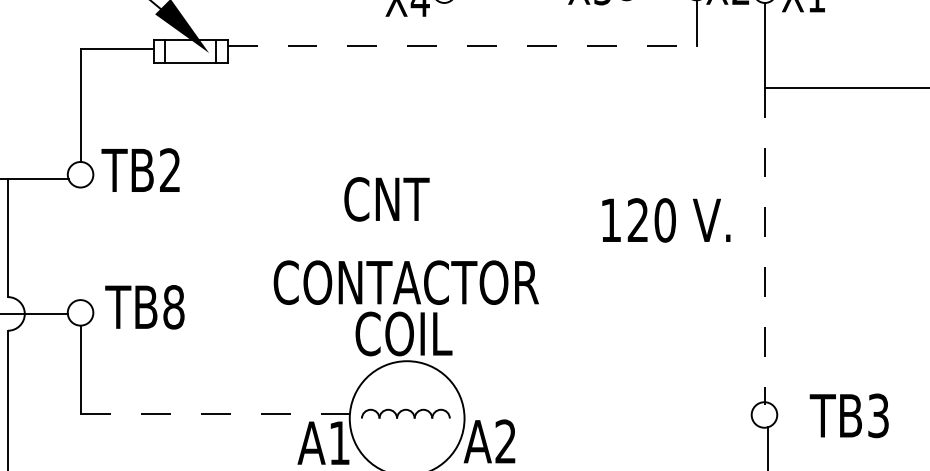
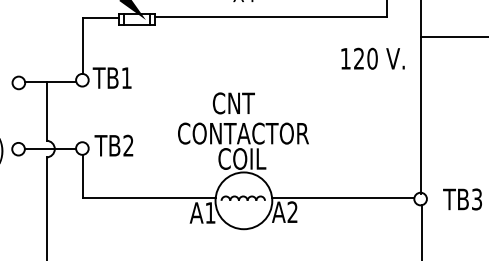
line: (462, 45) -> (271, 16), dashed -> solid
text: (169, 169) -> (126, 77), TB2 -> TB1
text: (386, 199) -> (233, 103), moved
text: (665, 219) -> (372, 58), moved
line: (764, 246) -> (420, 115), dashed -> solid
text: (173, 306) -> (128, 145), TB8 -> TB2
line: (216, 413) -> (149, 198), dashed -> solid
line: (608, 413) -> (343, 198), added

